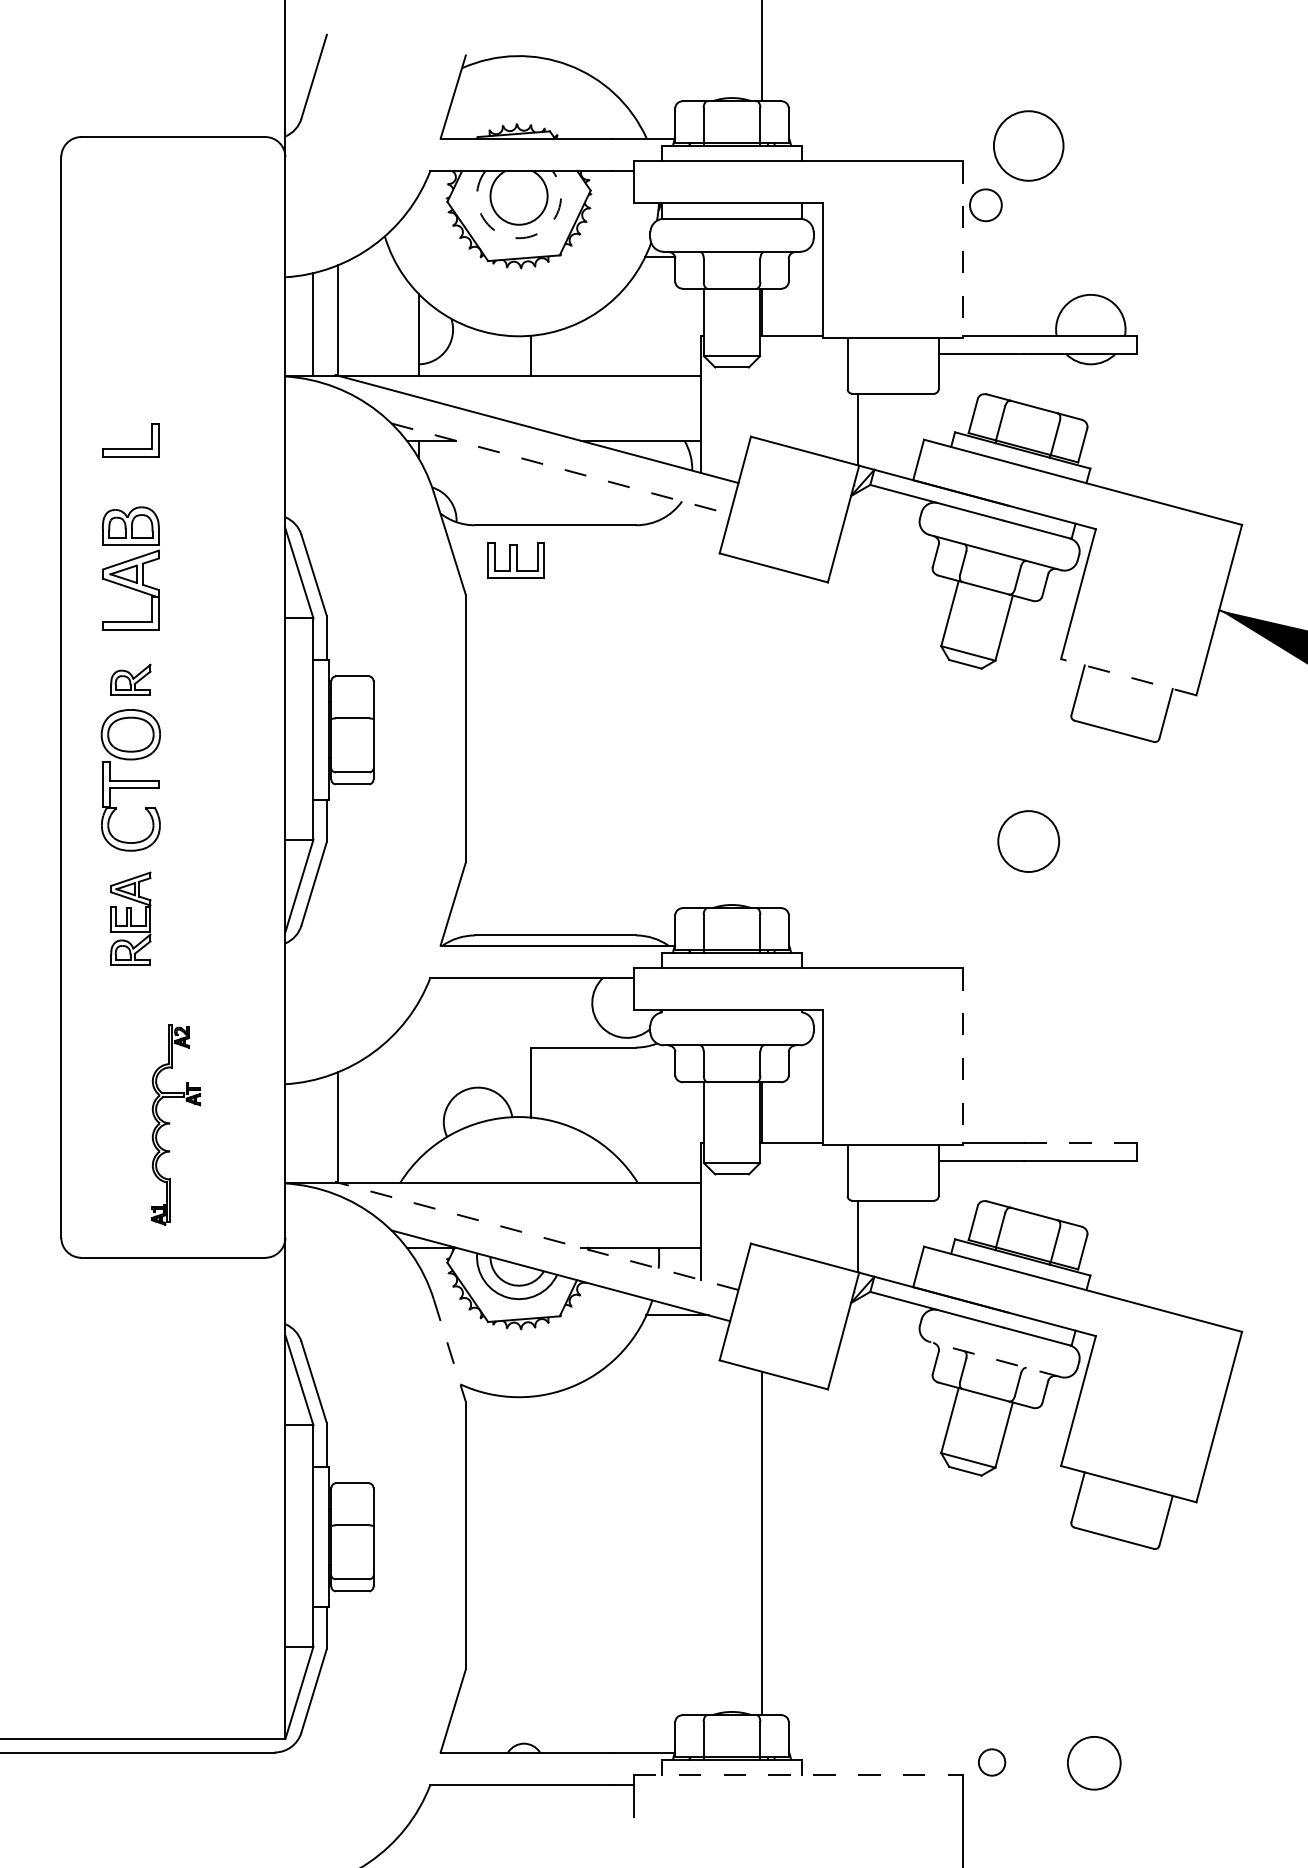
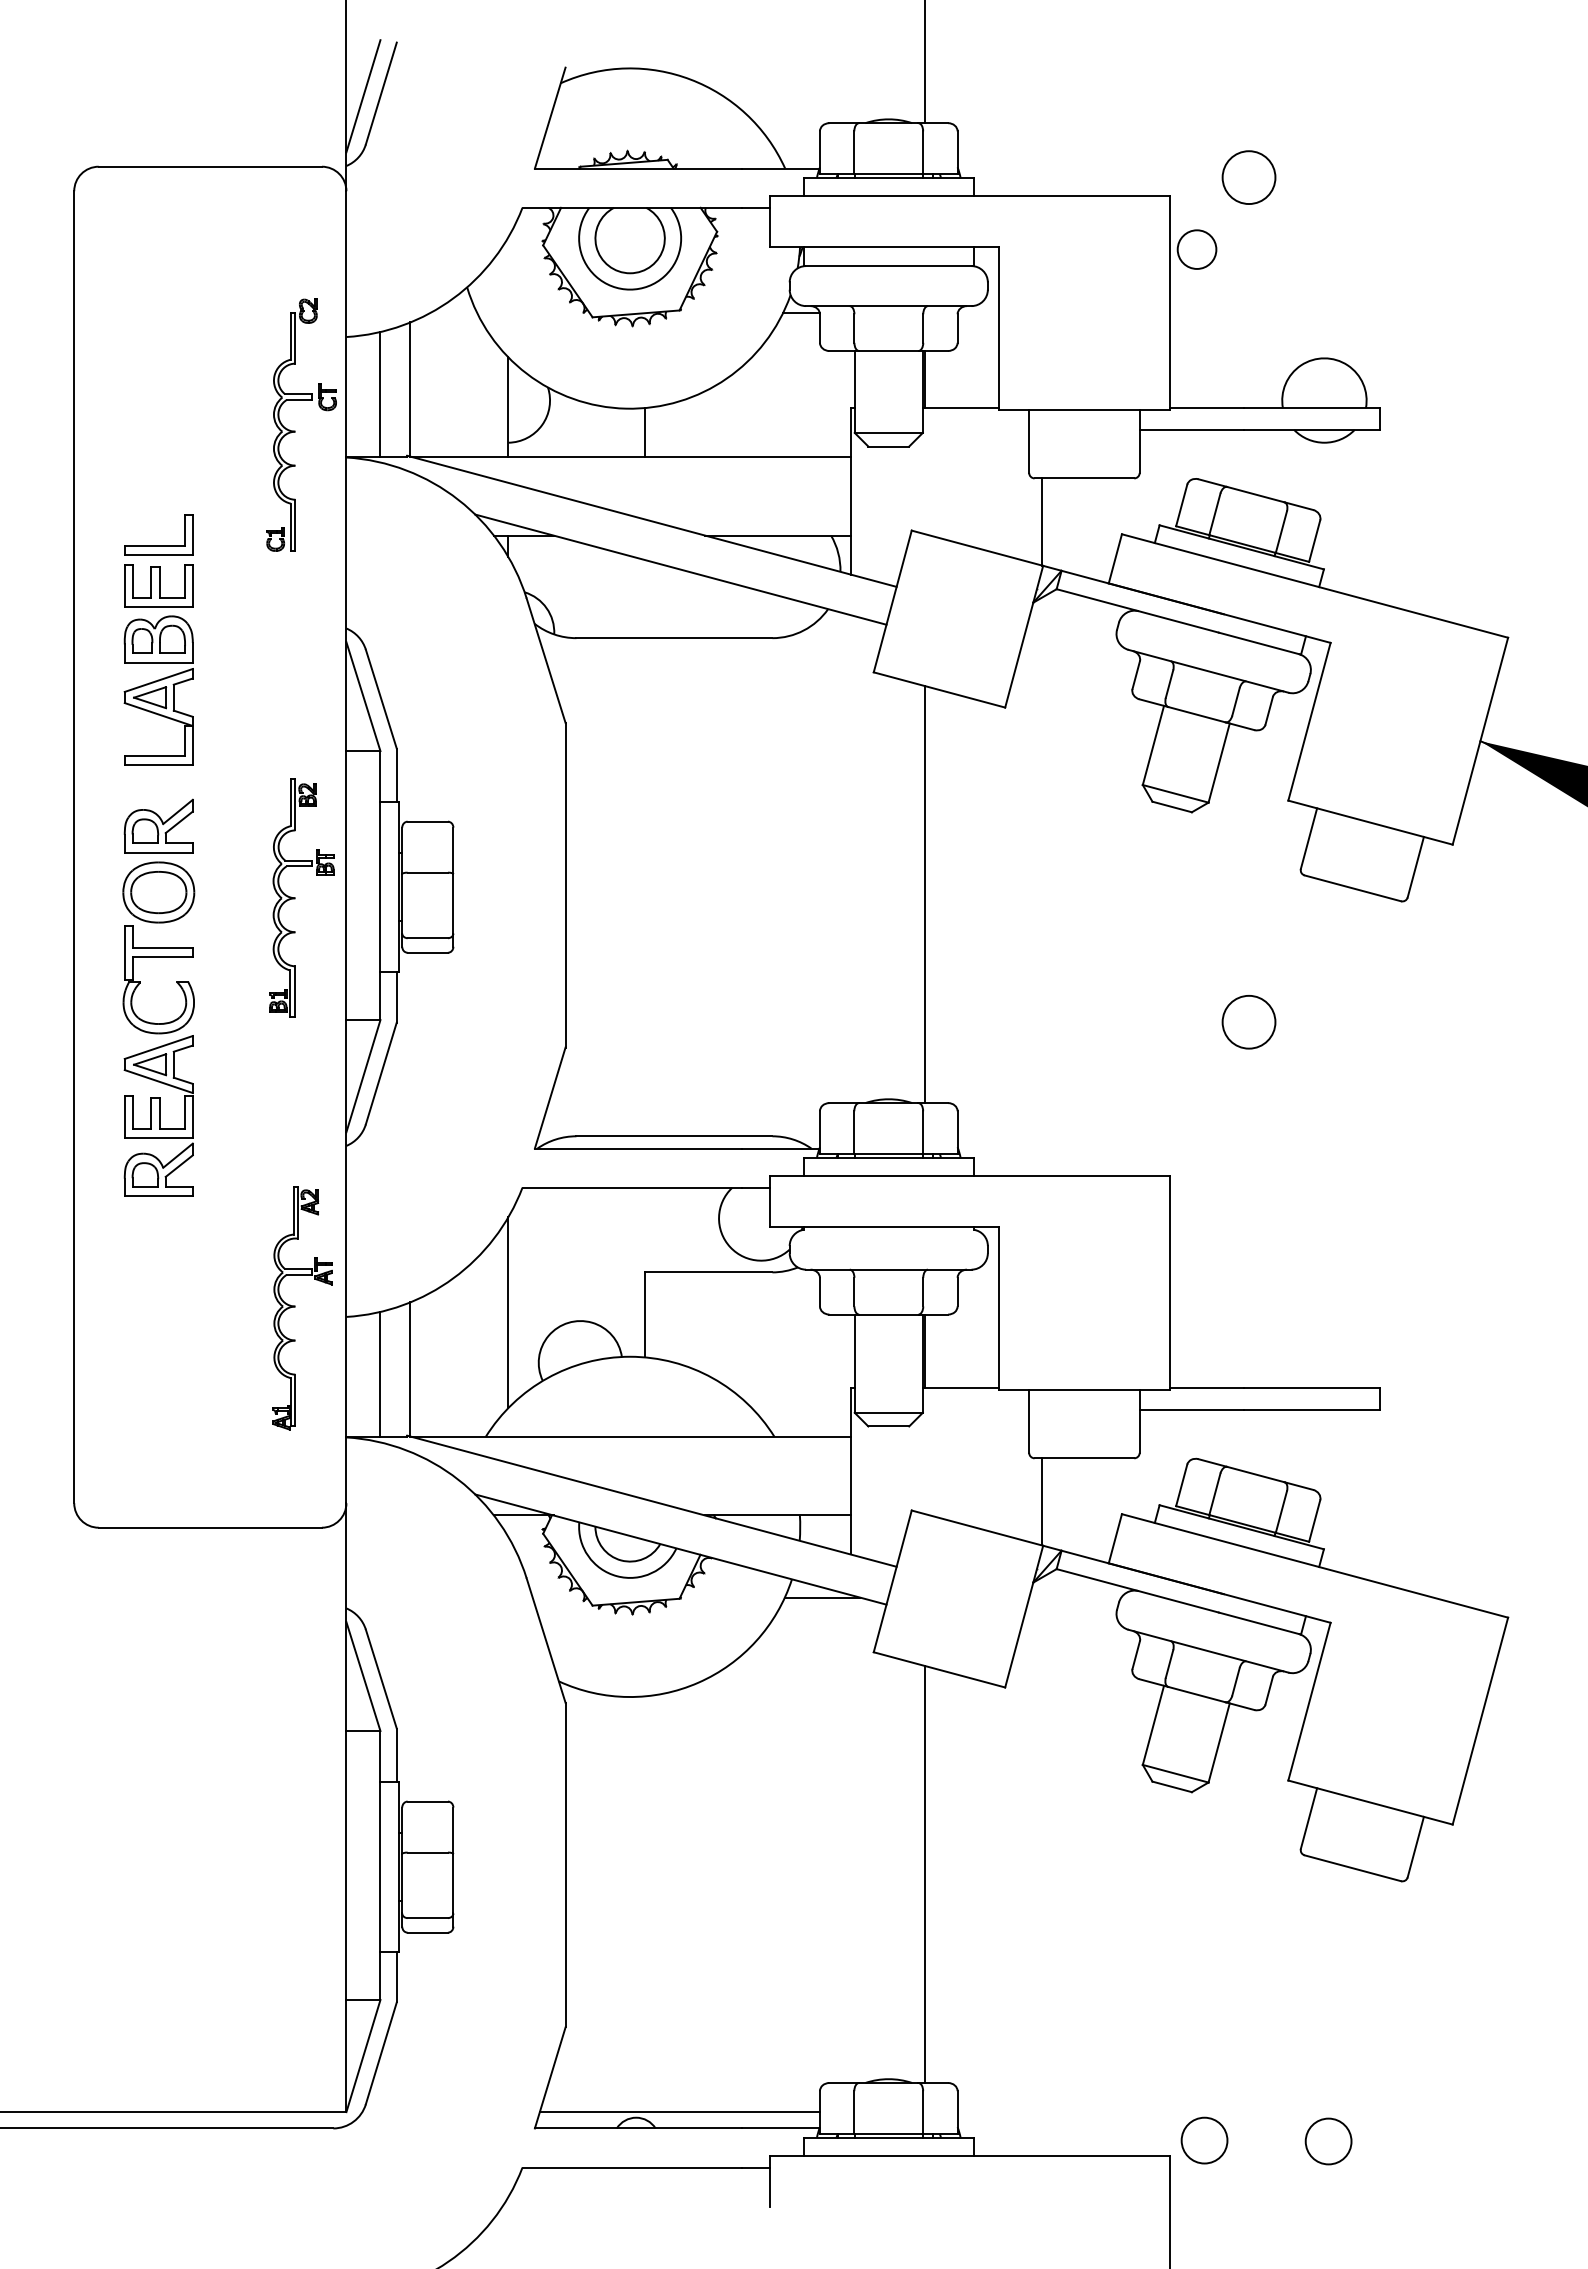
line: (299, 79) -> (363, 96), added
circle: (1028, 145) -> (1248, 177), size x0.62
arc: (519, 238) -> (630, 289), dashed -> solid
line: (963, 249) -> (1169, 303), dashed -> solid
part: (243, 354) -> (295, 430), added
line: (560, 468) -> (680, 569), dashed -> solid
part: (516, 560) -> (158, 585), moved
line: (1128, 677) -> (1370, 822), dashed -> solid
part: (130, 679) -> (158, 825), size x1.43
line: (761, 736) -> (924, 894), added
part: (248, 738) -> (301, 897), added
circle: (1028, 840) -> (1248, 1021), size x0.71
part: (130, 918) -> (158, 1115), size x1.43
line: (963, 1056) -> (1169, 1283), dashed -> solid
line: (418, 1080) -> (508, 1312), added
part: (170, 1124) -> (295, 1307), moved
line: (313, 1131) -> (380, 1374), added
line: (1080, 1143) -> (1312, 1388), dashed -> solid
line: (536, 1236) -> (651, 1501), dashed -> solid
line: (450, 1351) -> (546, 1641), dashed -> solid
line: (995, 1359) -> (1208, 1651), dashed -> solid
line: (559, 1739) -> (679, 2112), added
circle: (992, 1762) -> (1204, 2140), size x1.43
circle: (1094, 1763) -> (1328, 2141), size x0.71
line: (798, 1774) -> (969, 2155), dashed -> solid

